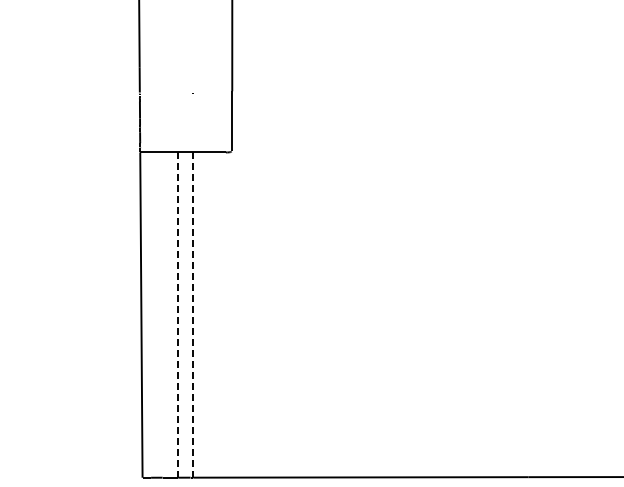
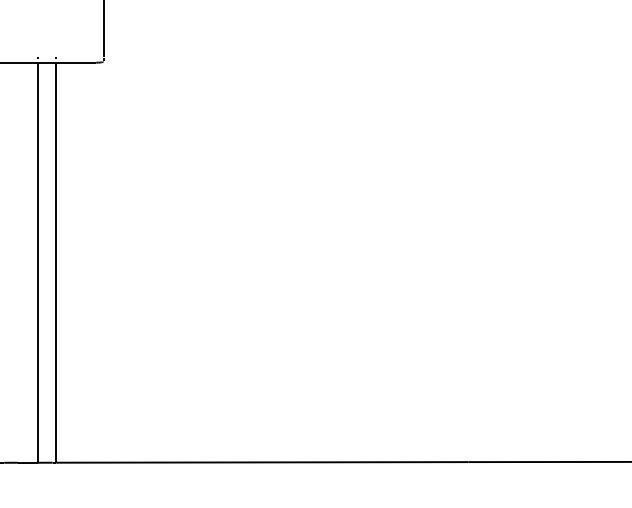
line: (178, 315) -> (37, 263), dashed -> solid
line: (193, 315) -> (56, 263), dashed -> solid

